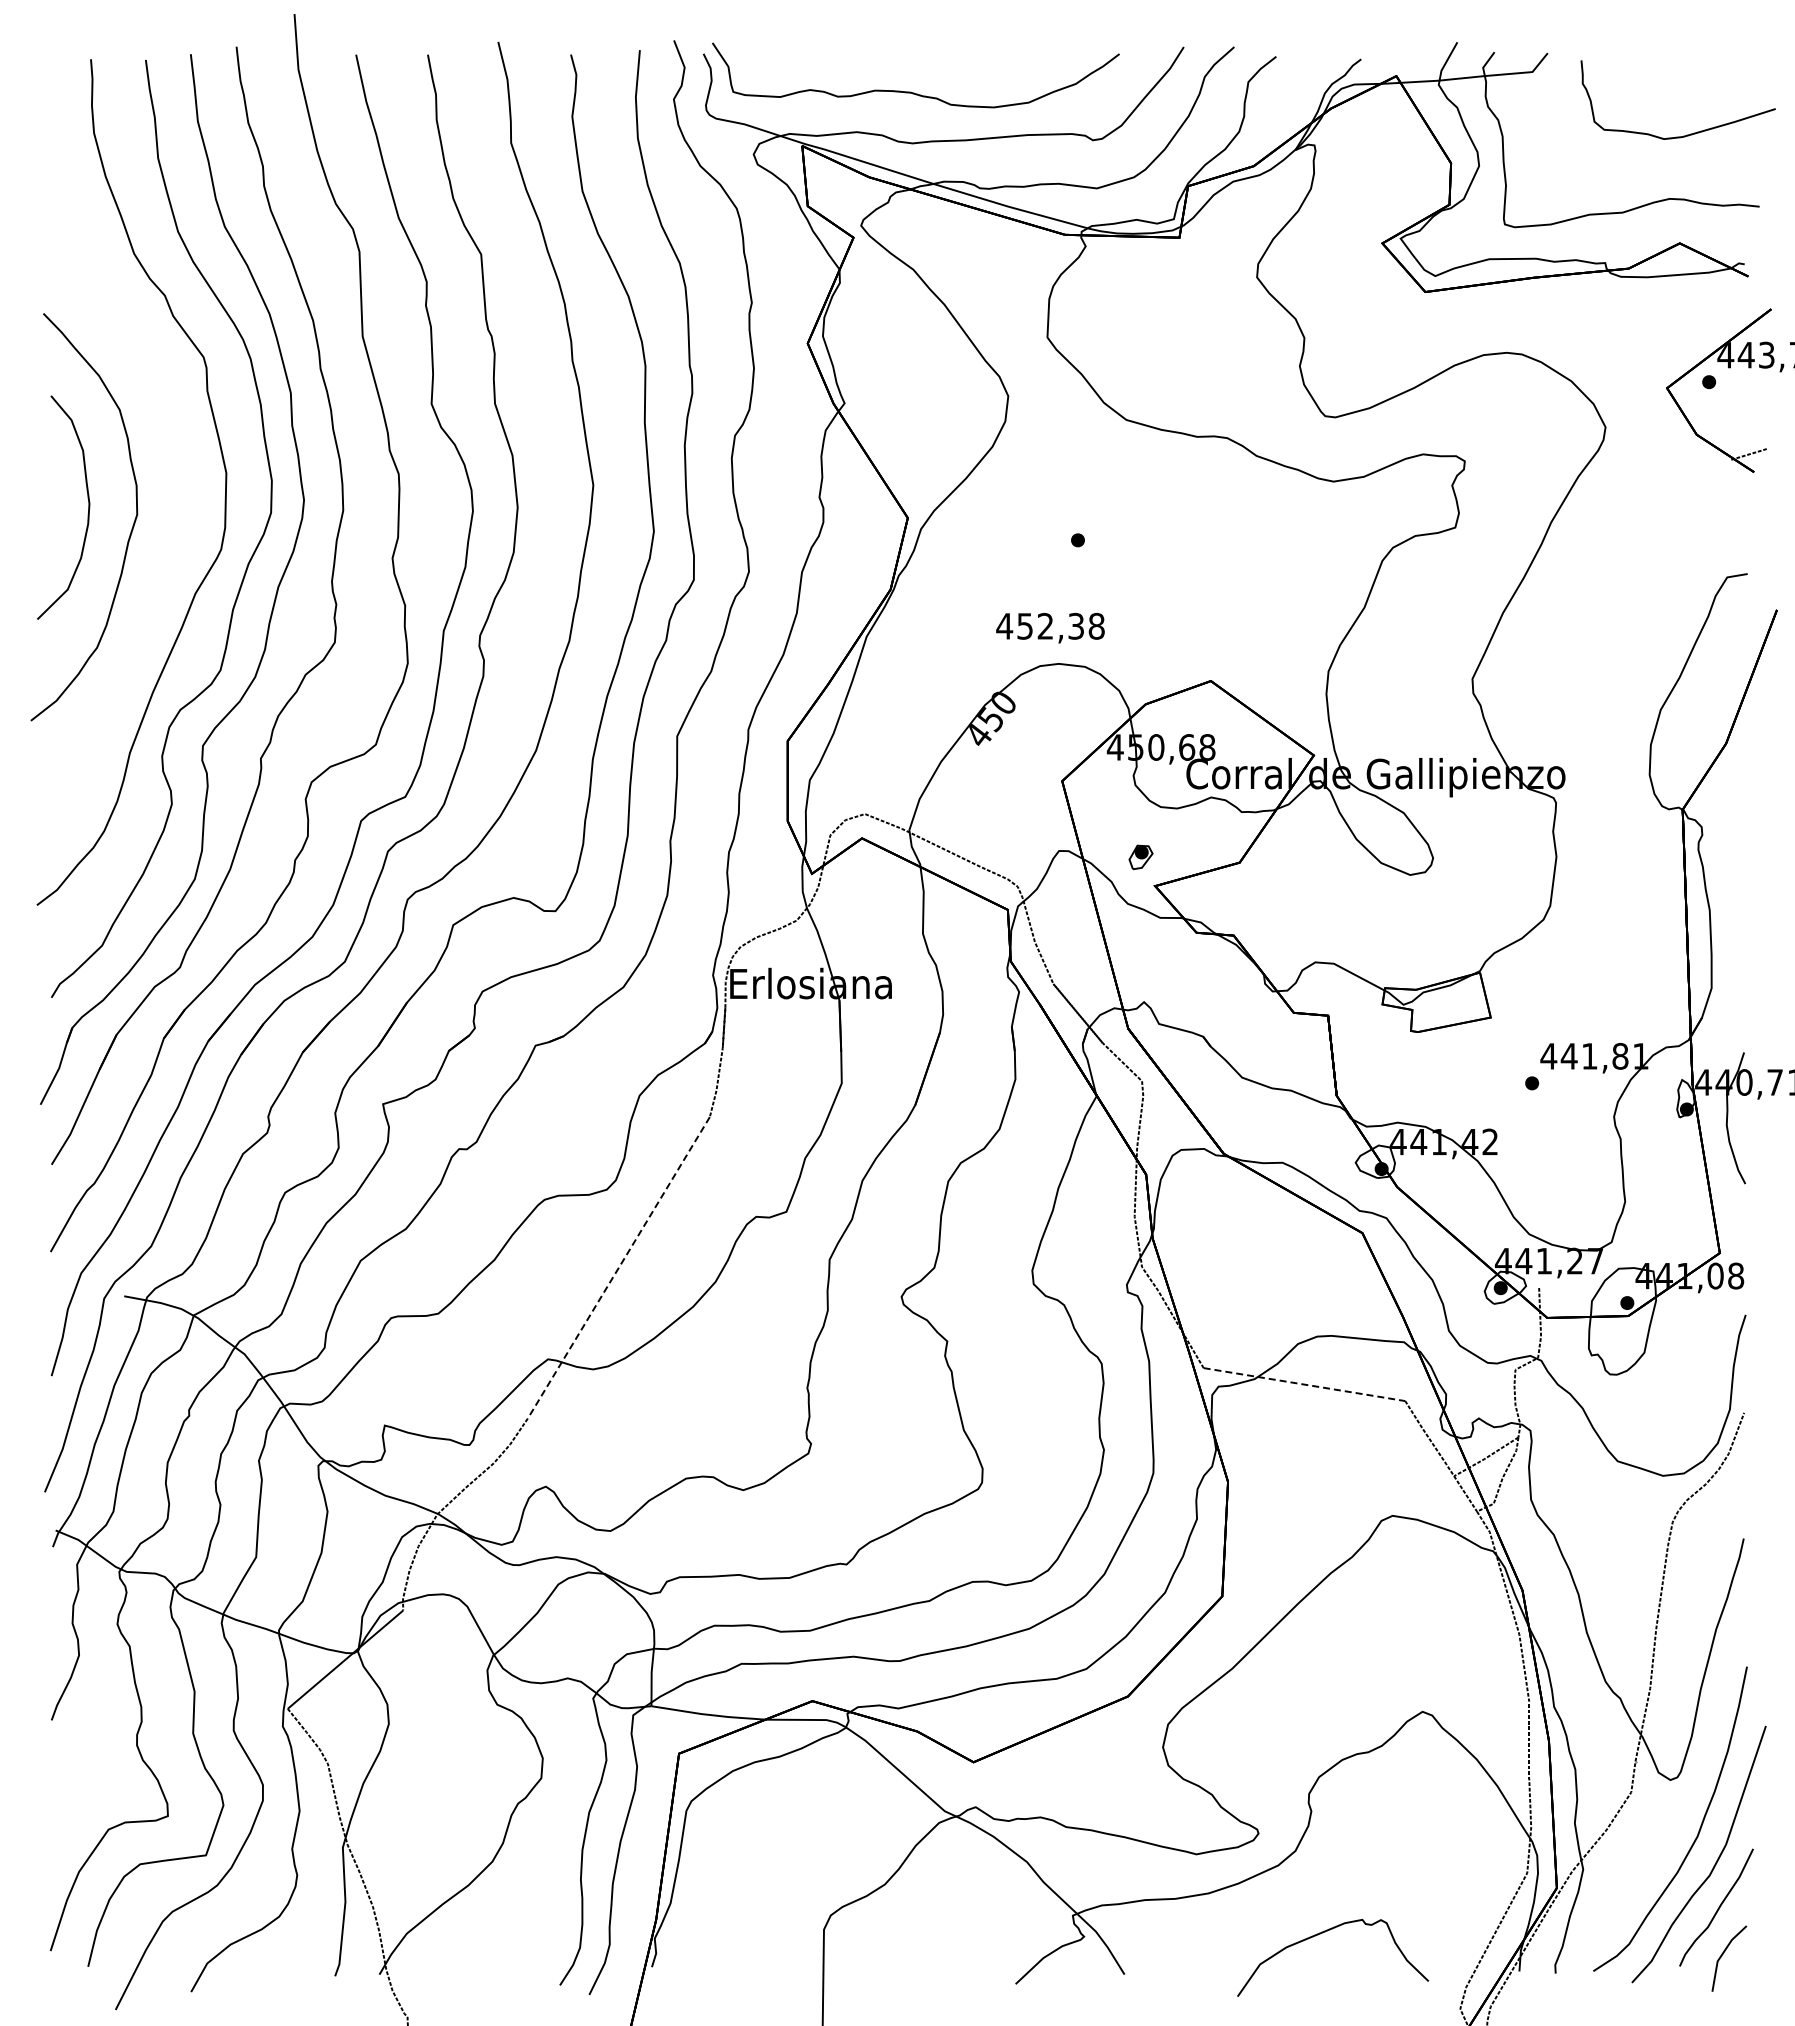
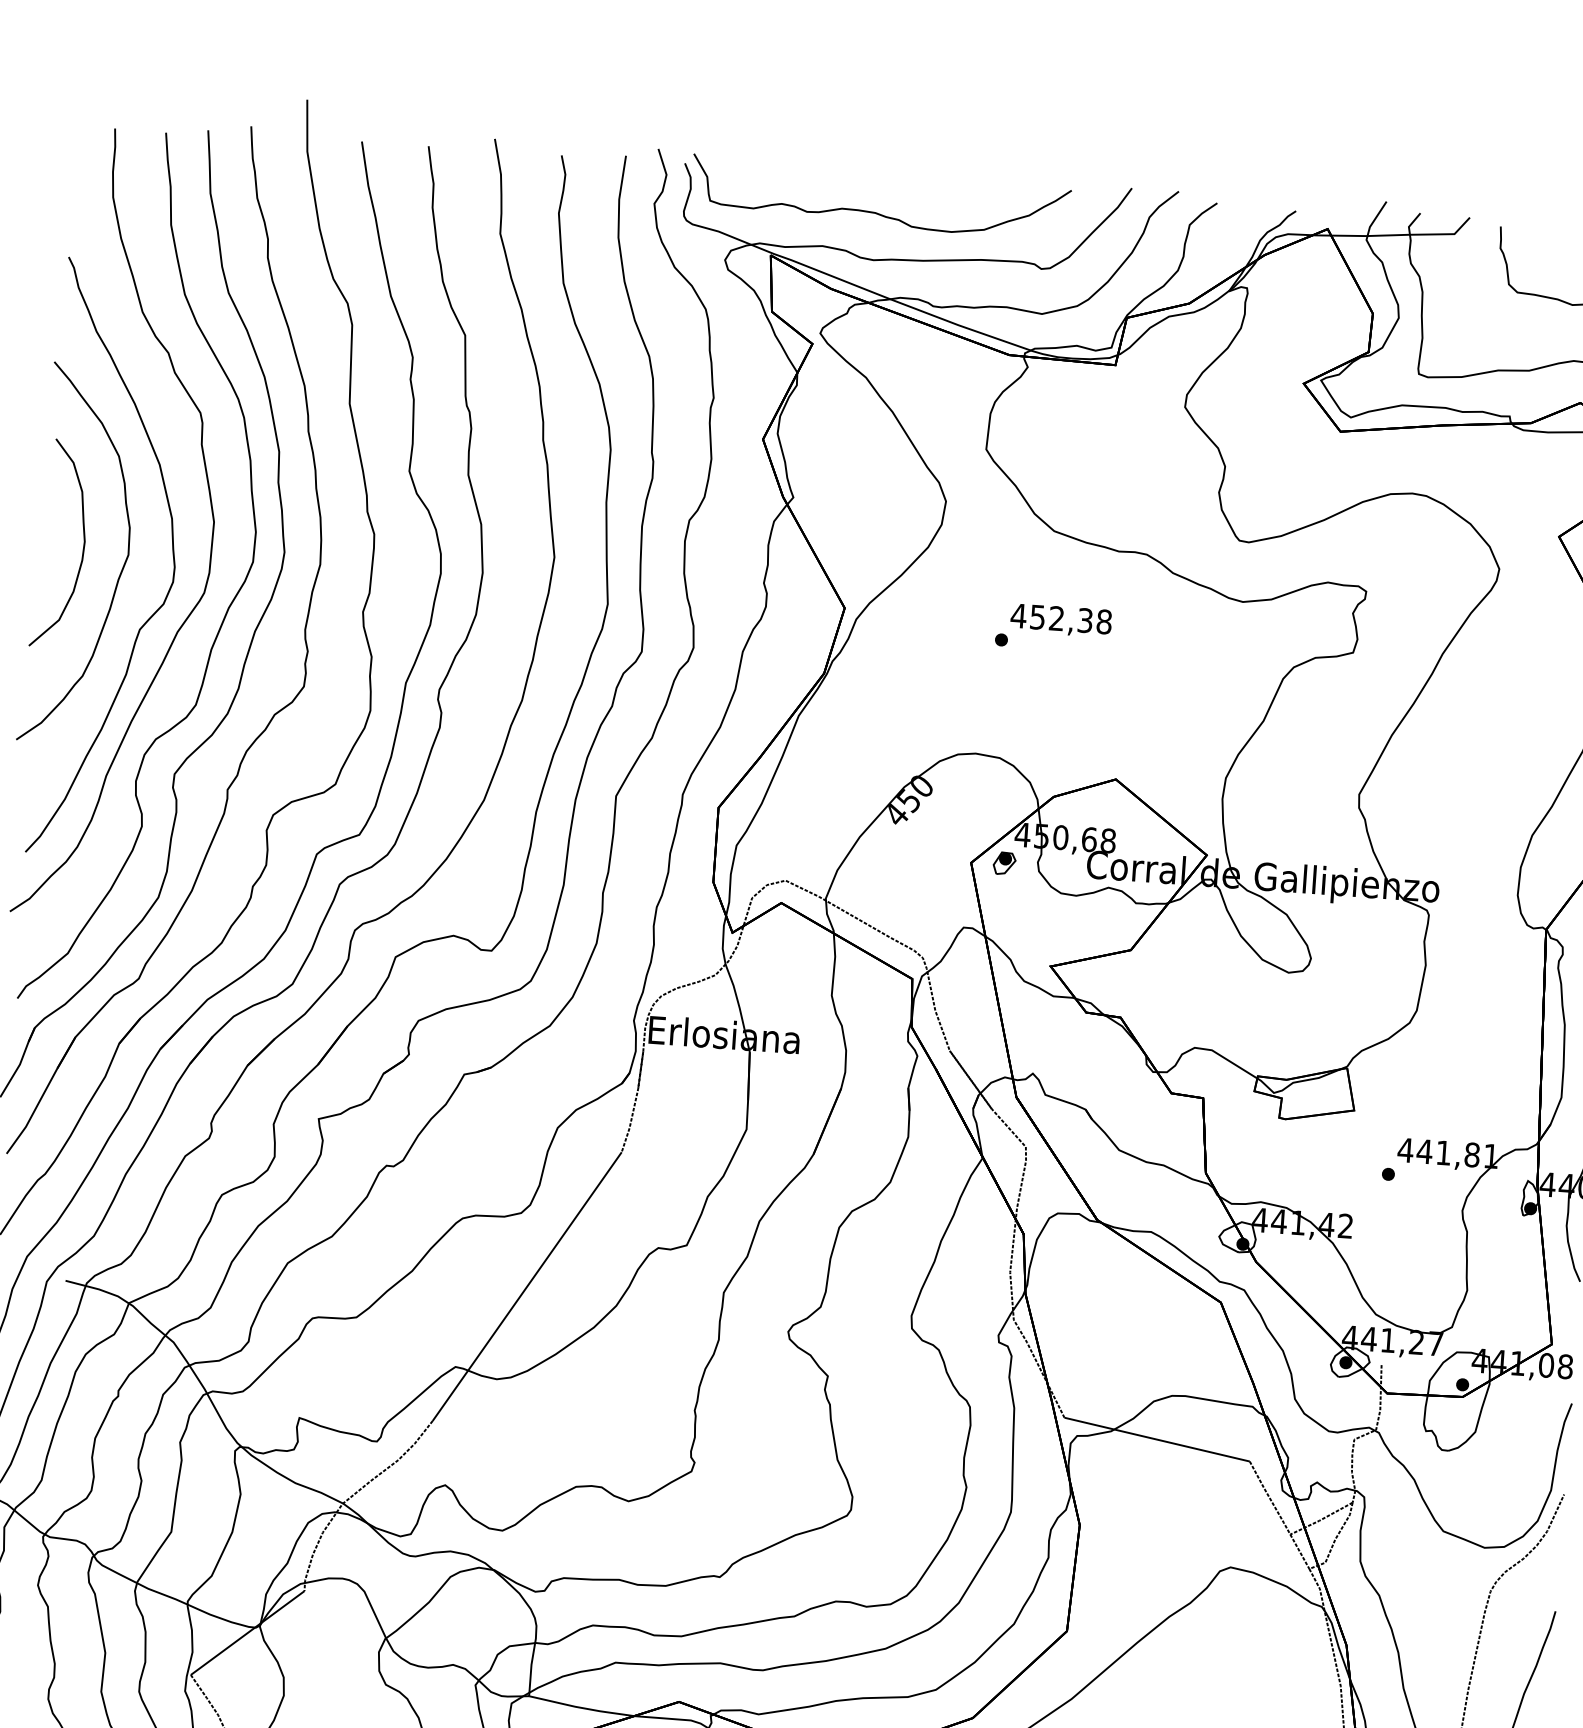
curve: (184, 512) -> (172, 556), added
text: (1050, 628) -> (1061, 620), moved
part: (1140, 857) -> (1004, 863), moved
line: (618, 1268) -> (526, 1287), dashed -> solid
line: (1304, 1384) -> (1157, 1439), dashed -> solid

